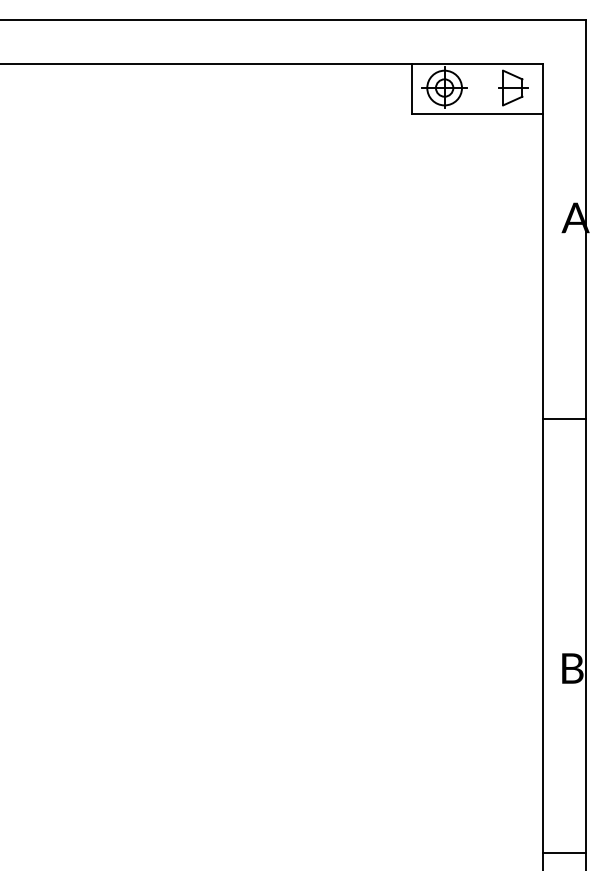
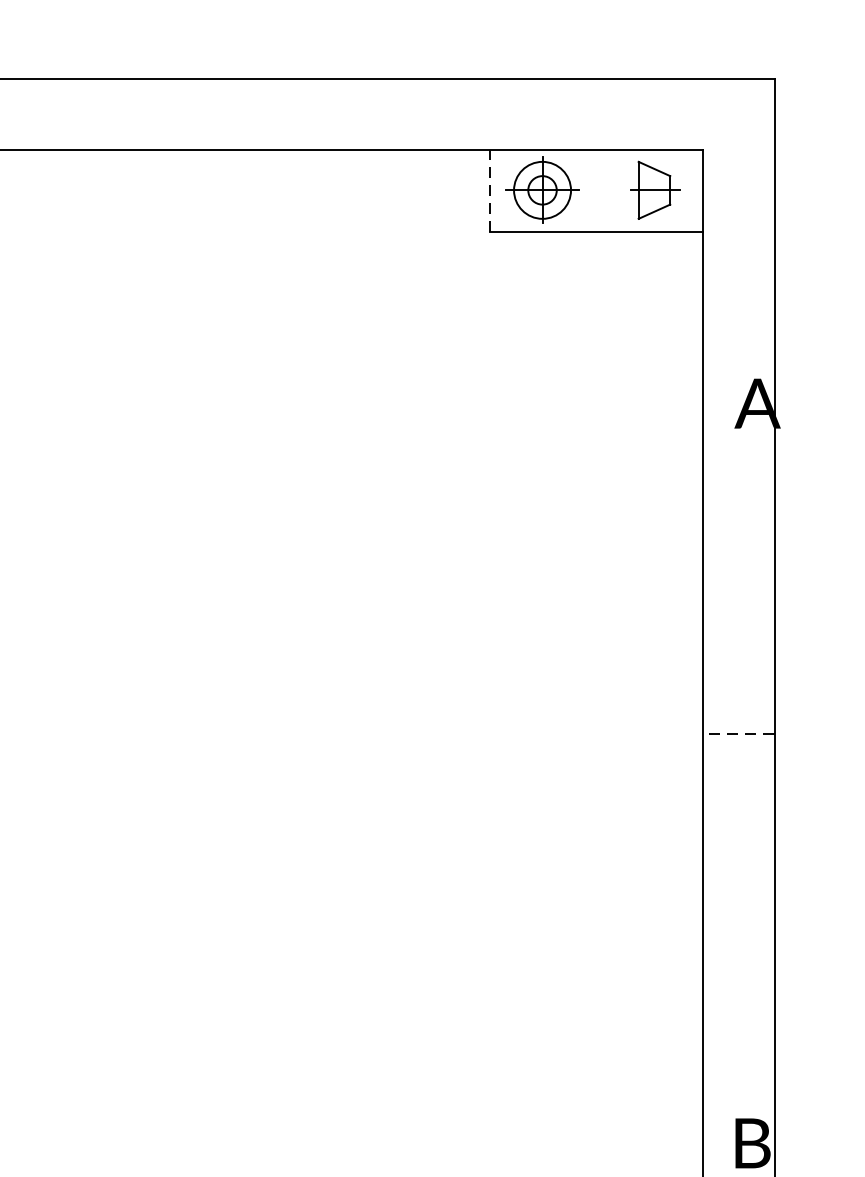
line: (412, 88) -> (489, 191), solid -> dashed
line: (564, 419) -> (739, 734), solid -> dashed

